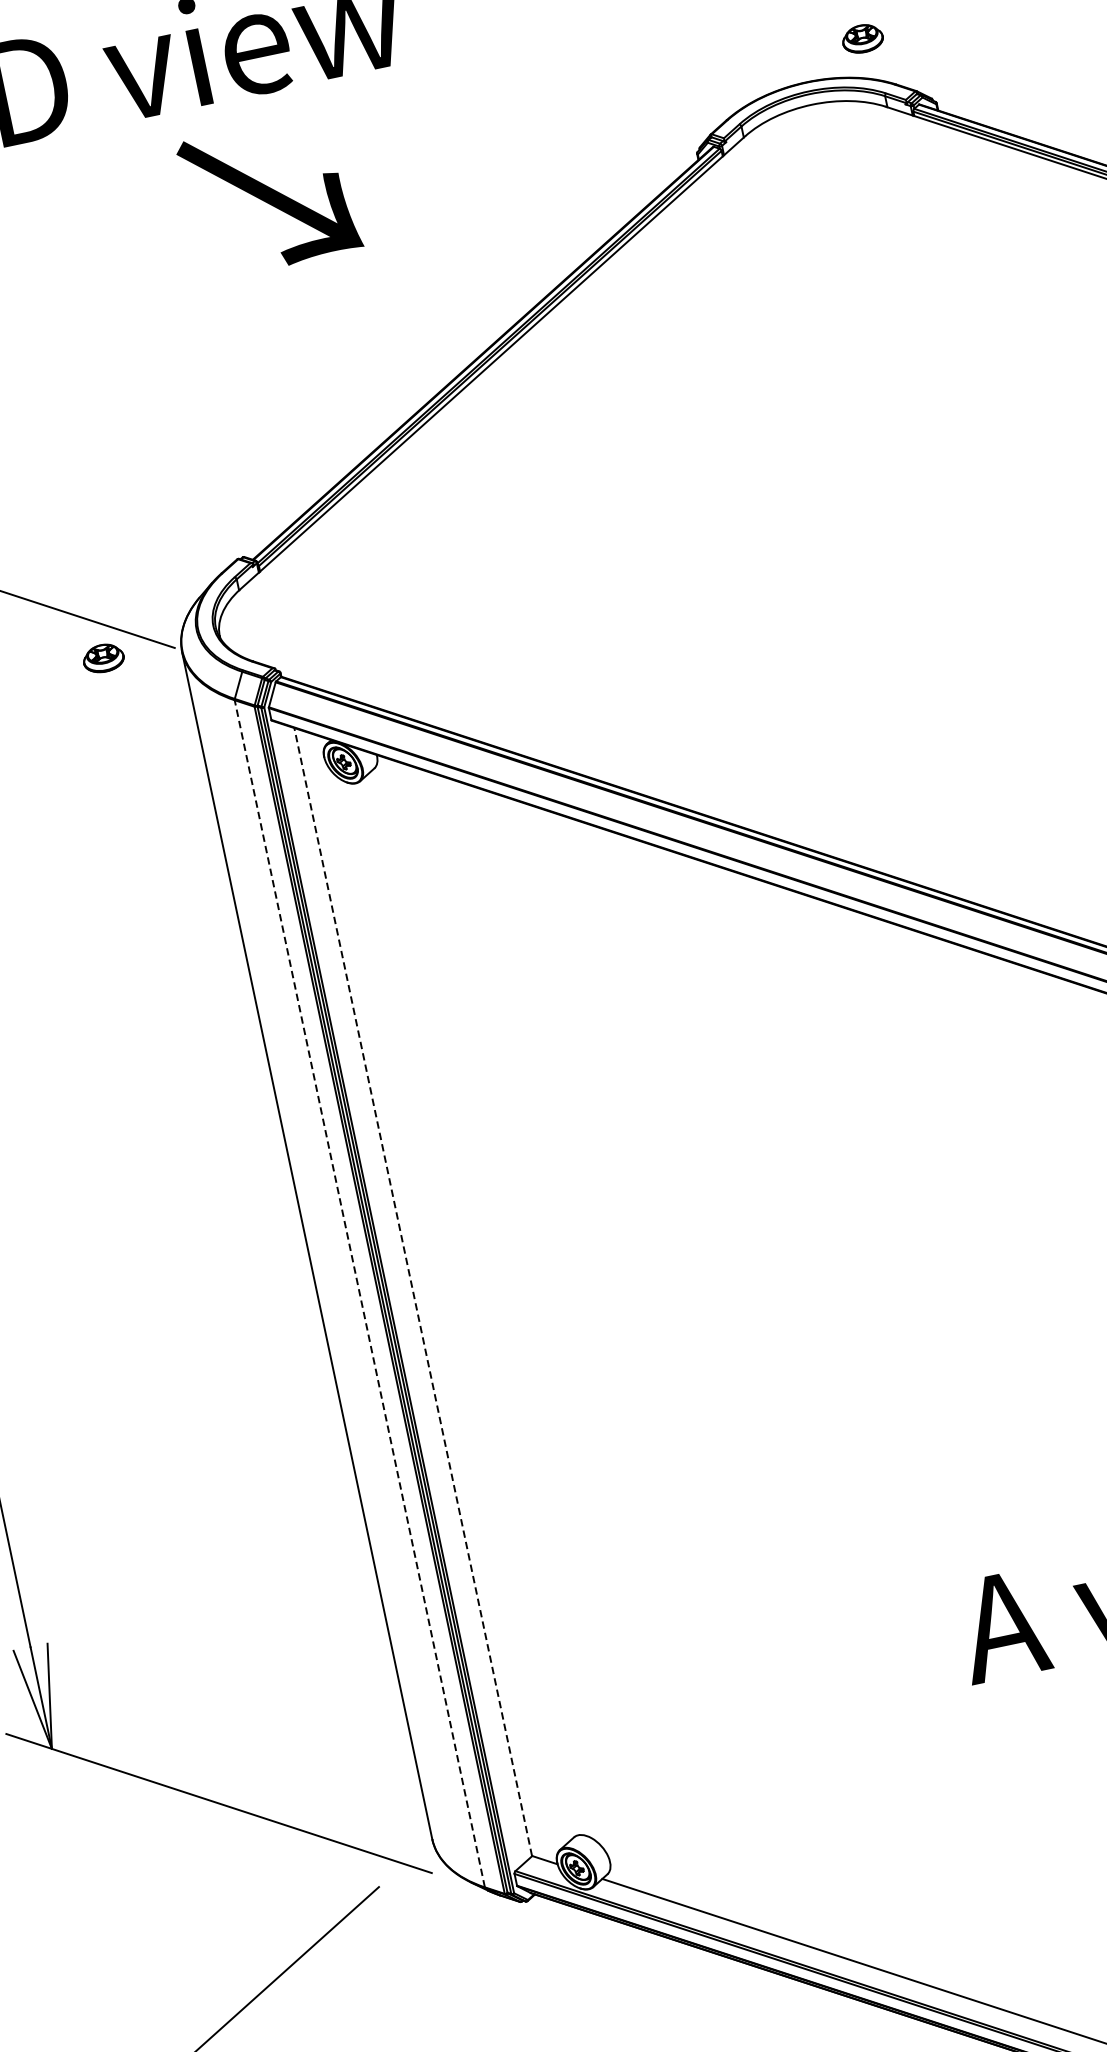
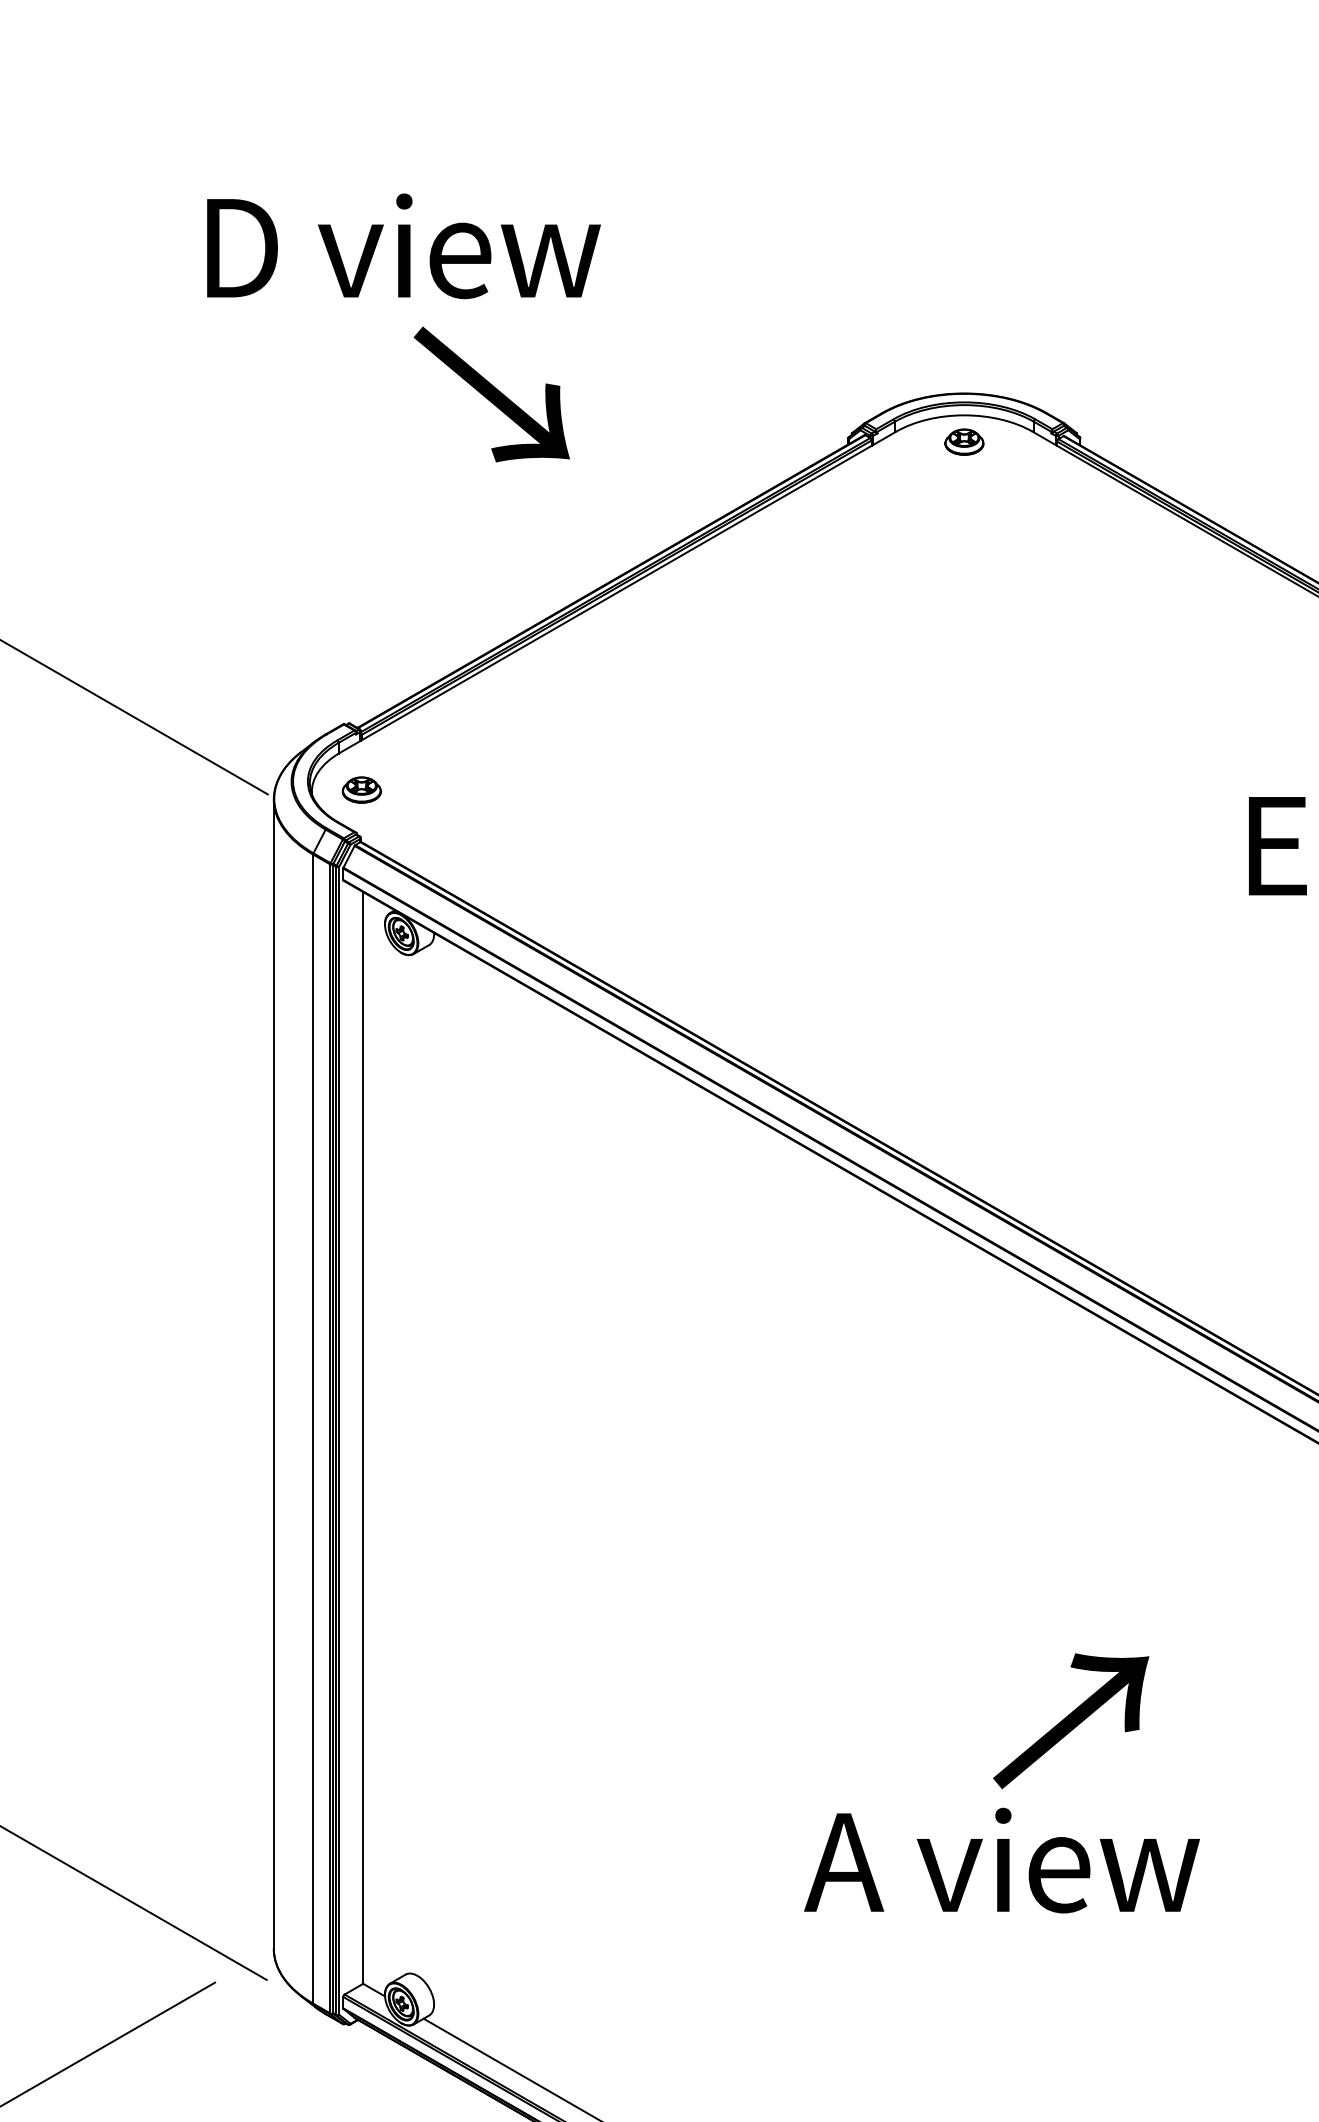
part: (862, 38) -> (964, 441), moved
text: (269, 196) -> (491, 394), moved
part: (103, 657) -> (361, 789), moved
line: (412, 1291) -> (362, 1437), dashed -> solid
line: (360, 1294) -> (313, 1429), dashed -> solid

